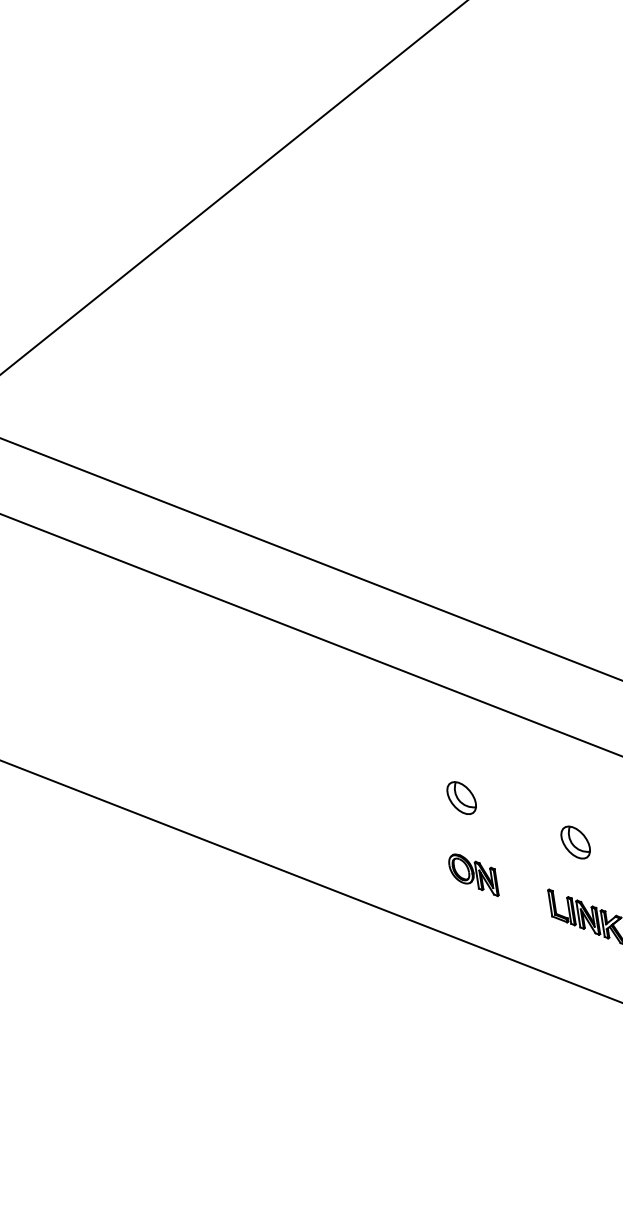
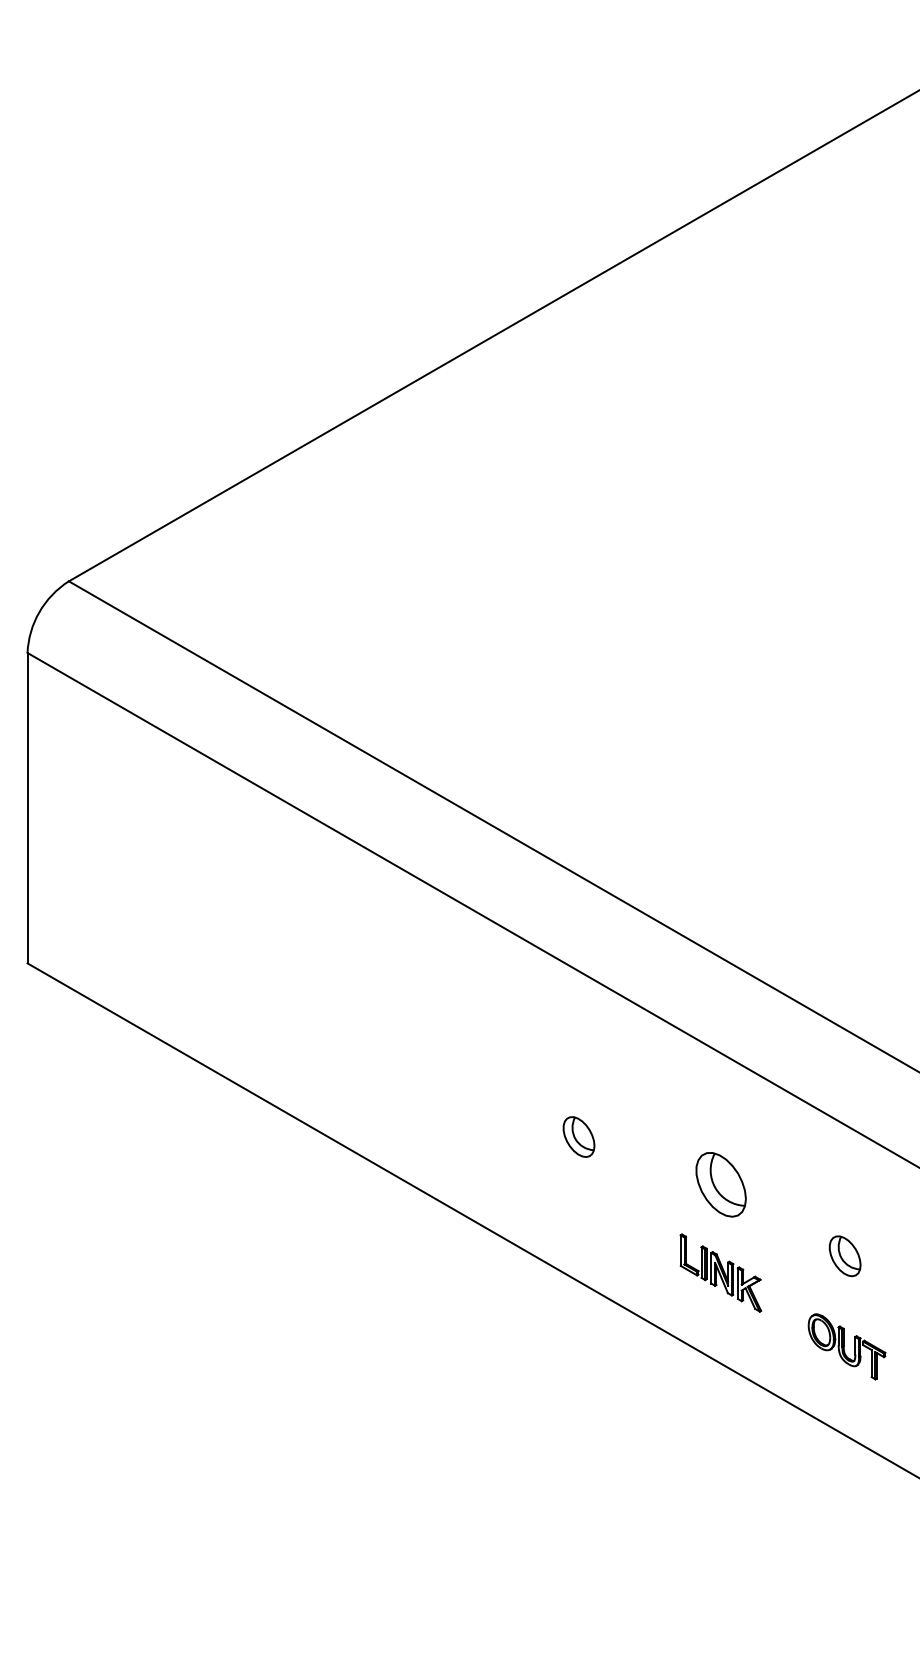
part: (461, 797) -> (578, 1136), moved
part: (575, 842) -> (720, 1184), size x1.6
part: (473, 875) -> (596, 1204), removed

